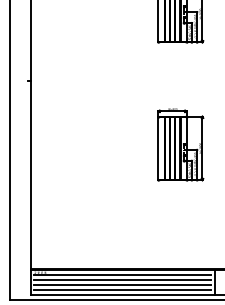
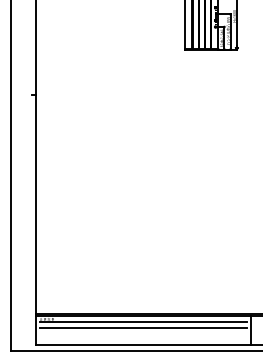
part: (180, 144) -> (211, 169), removed
line: (122, 284) -> (143, 333), removed
line: (122, 289) -> (143, 339), removed

